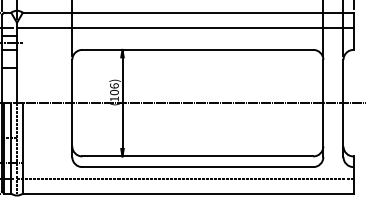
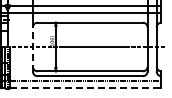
line: (71, 106) -> (32, 48), solid -> dashed
line: (189, 194) -> (86, 88), solid -> dashed

